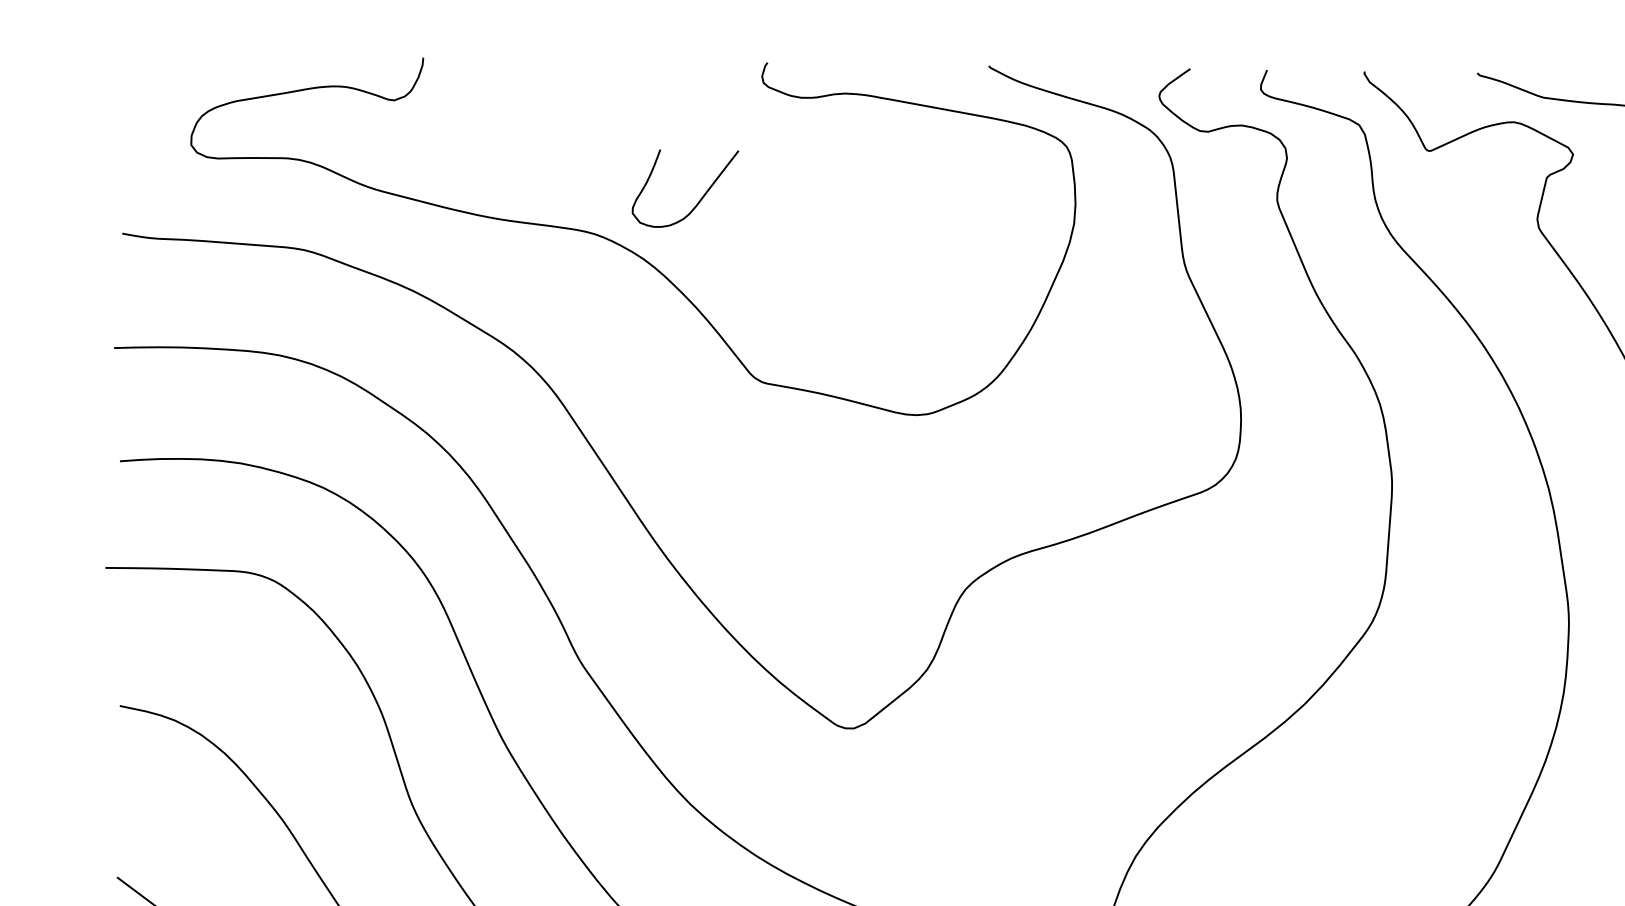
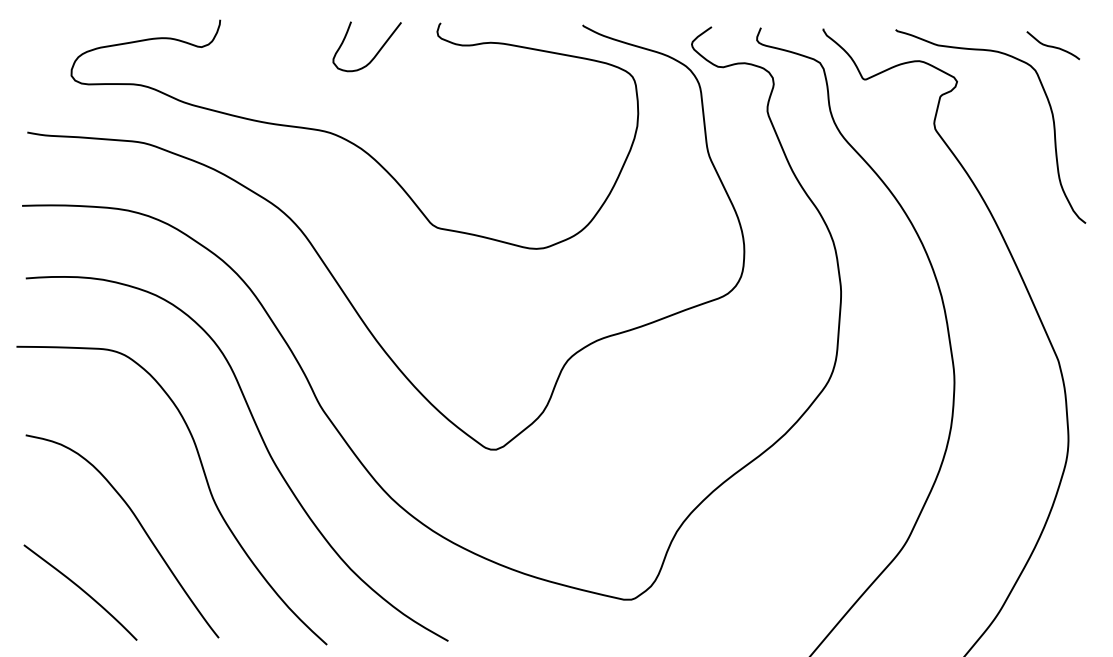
curve: (698, 200) -> (375, 54), moved

